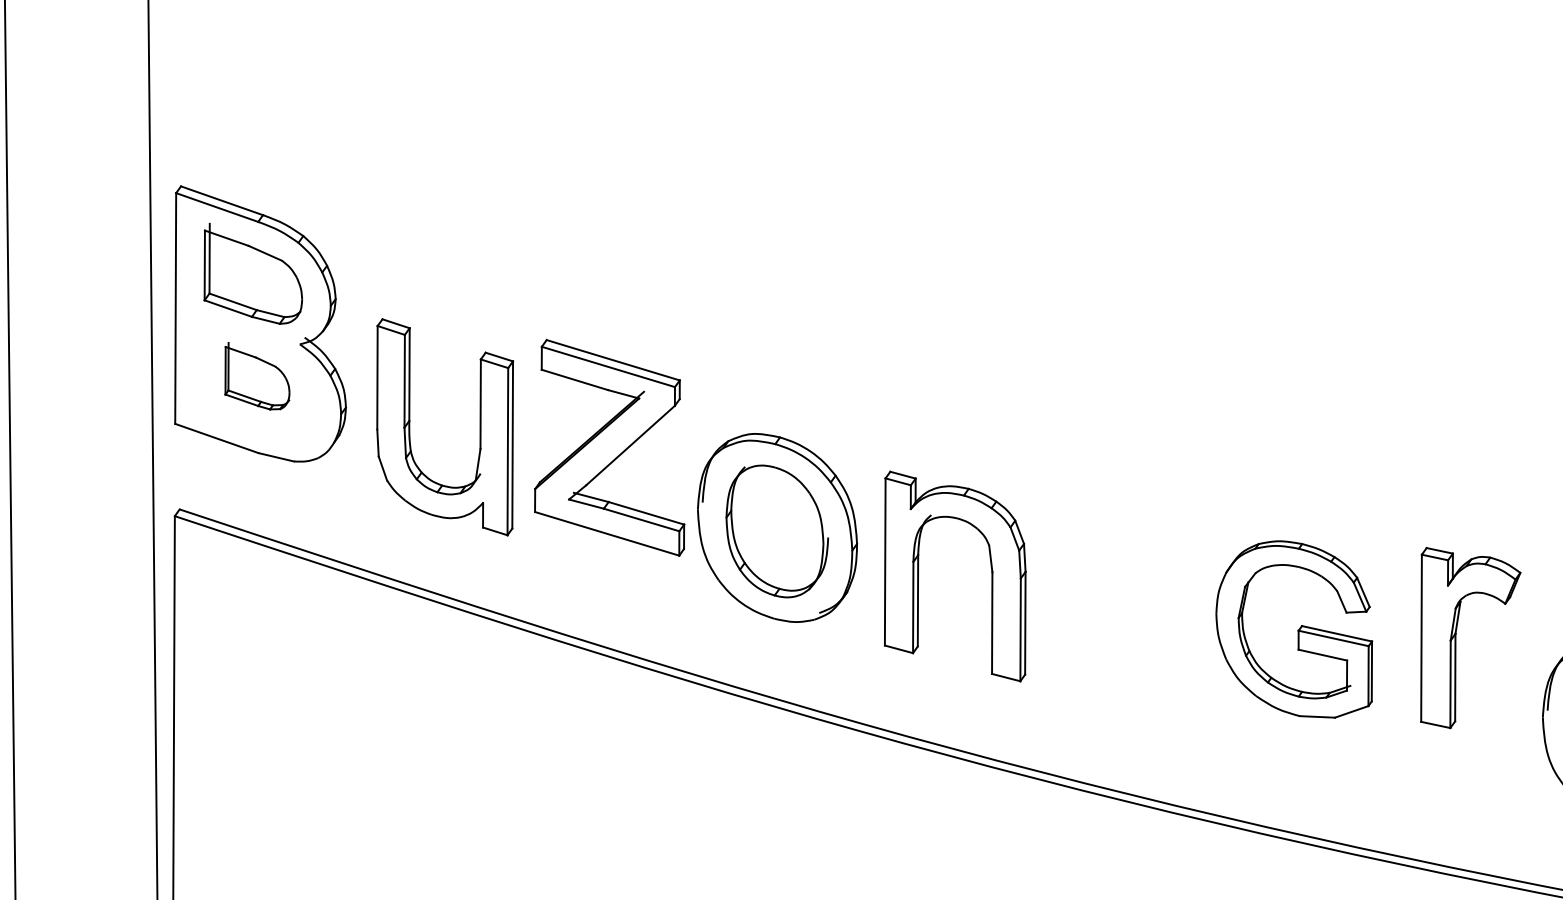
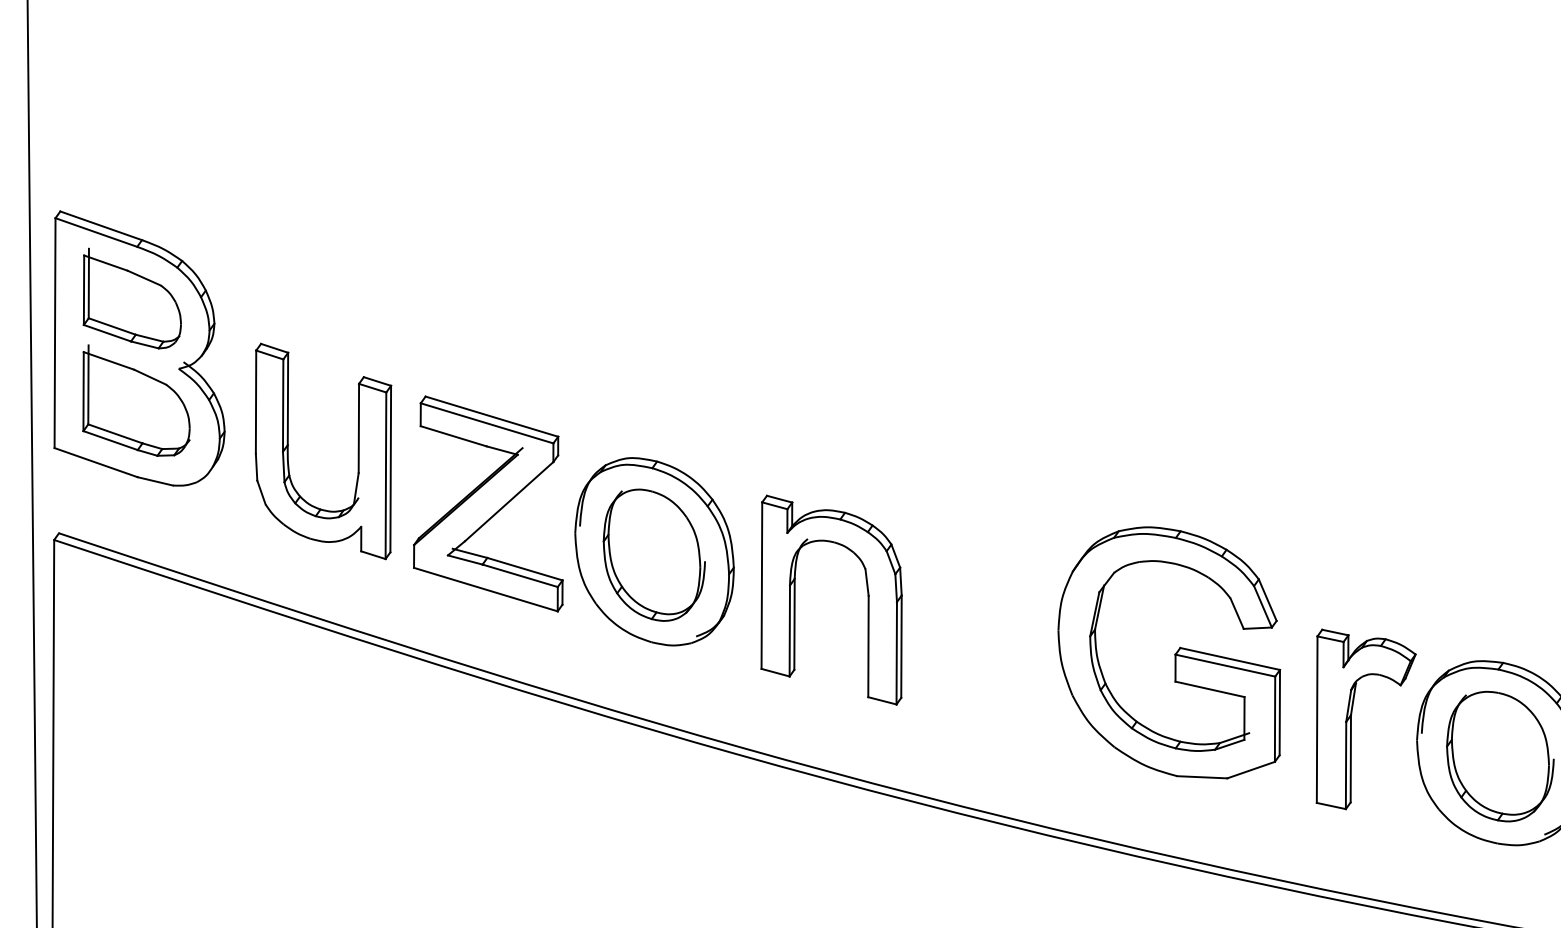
part: (257, 376) -> (136, 400), size x1.67
part: (609, 447) -> (488, 503), moved
part: (1294, 629) -> (1169, 652), size x1.43
part: (1456, 638) -> (1351, 719), moved

